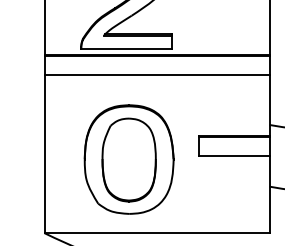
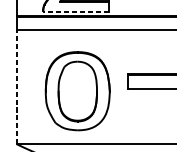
line: (126, 49) -> (75, 11), solid -> dashed
line: (44, 153) -> (16, 86), solid -> dashed

